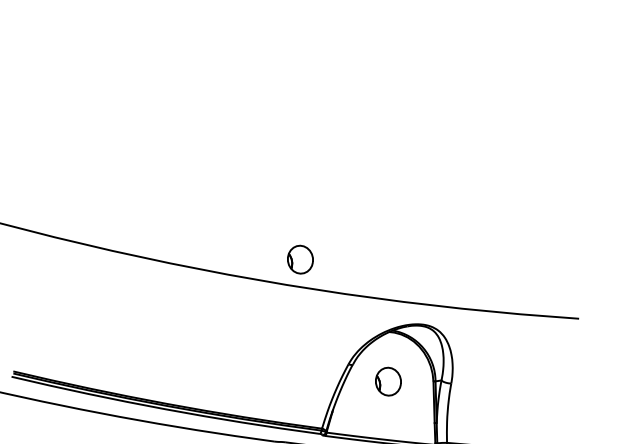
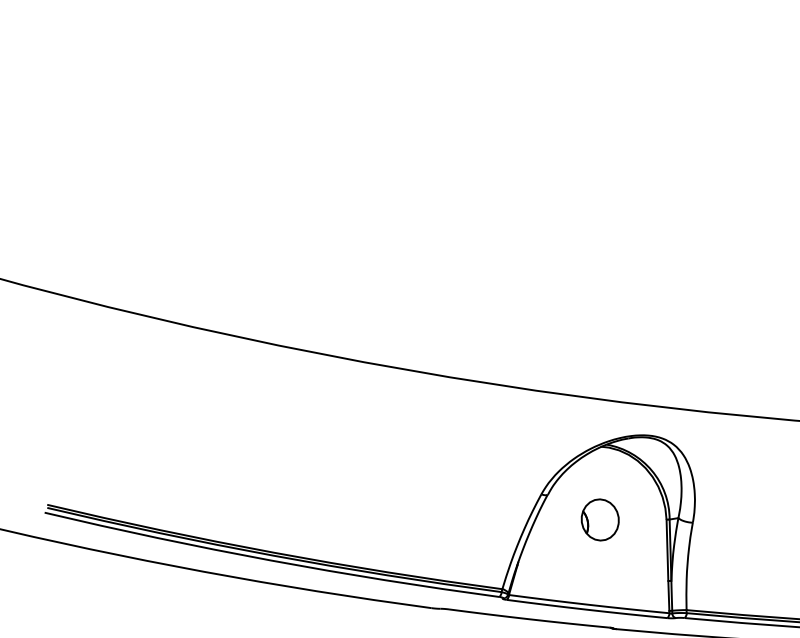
part: (300, 259) -> (470, 339), removed

